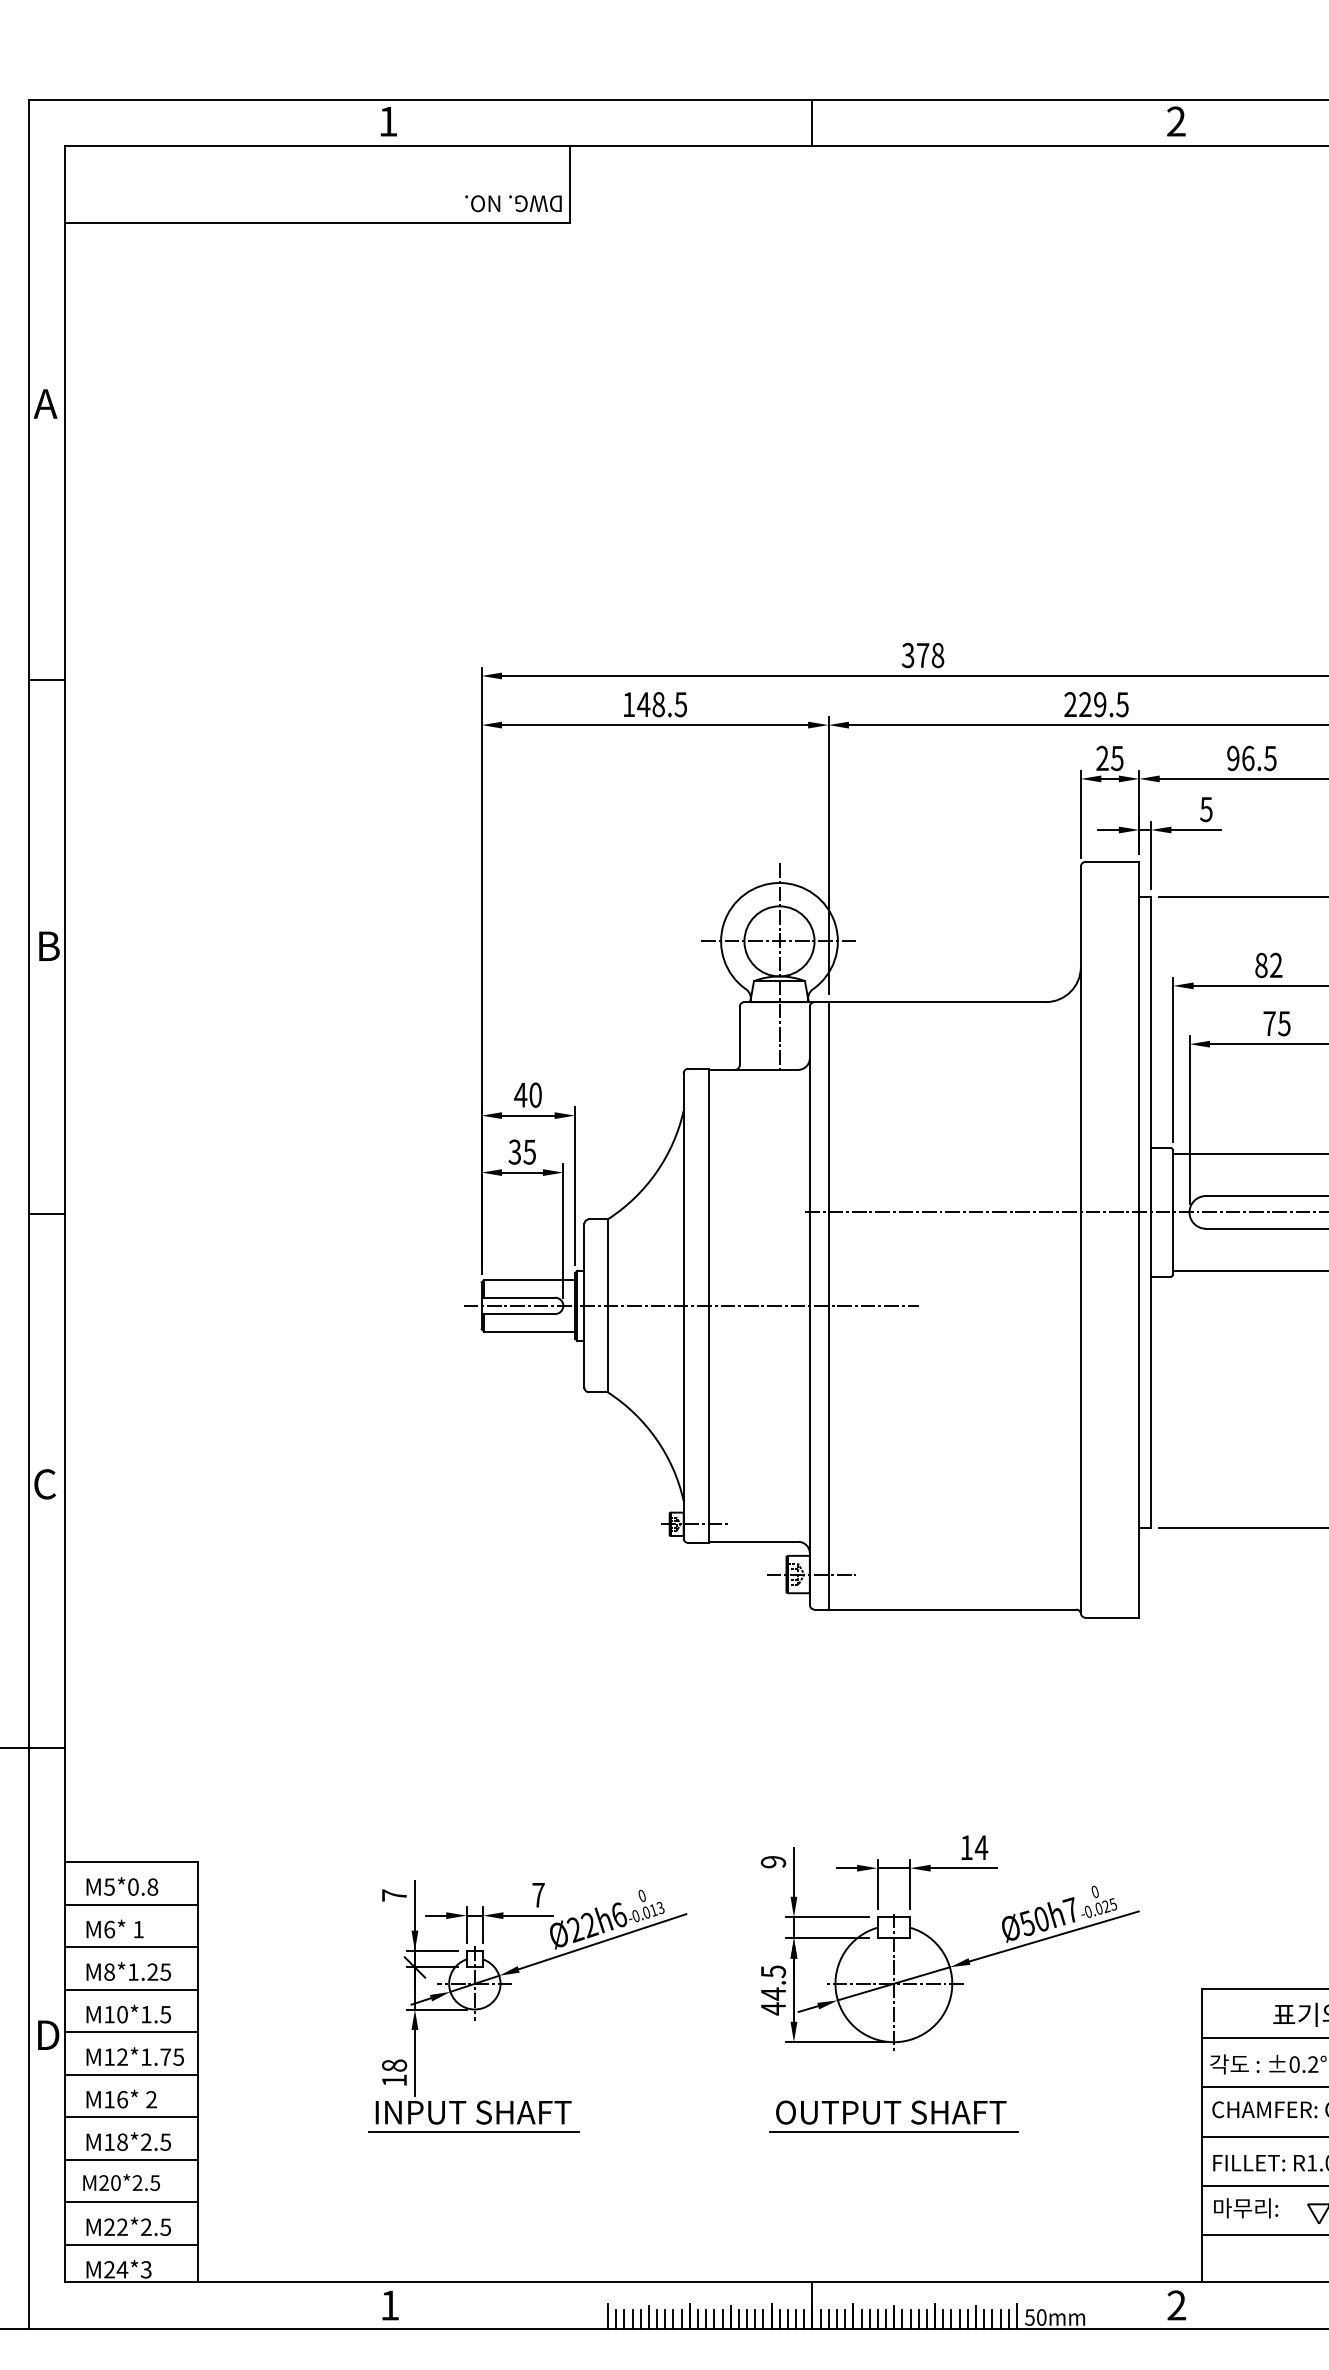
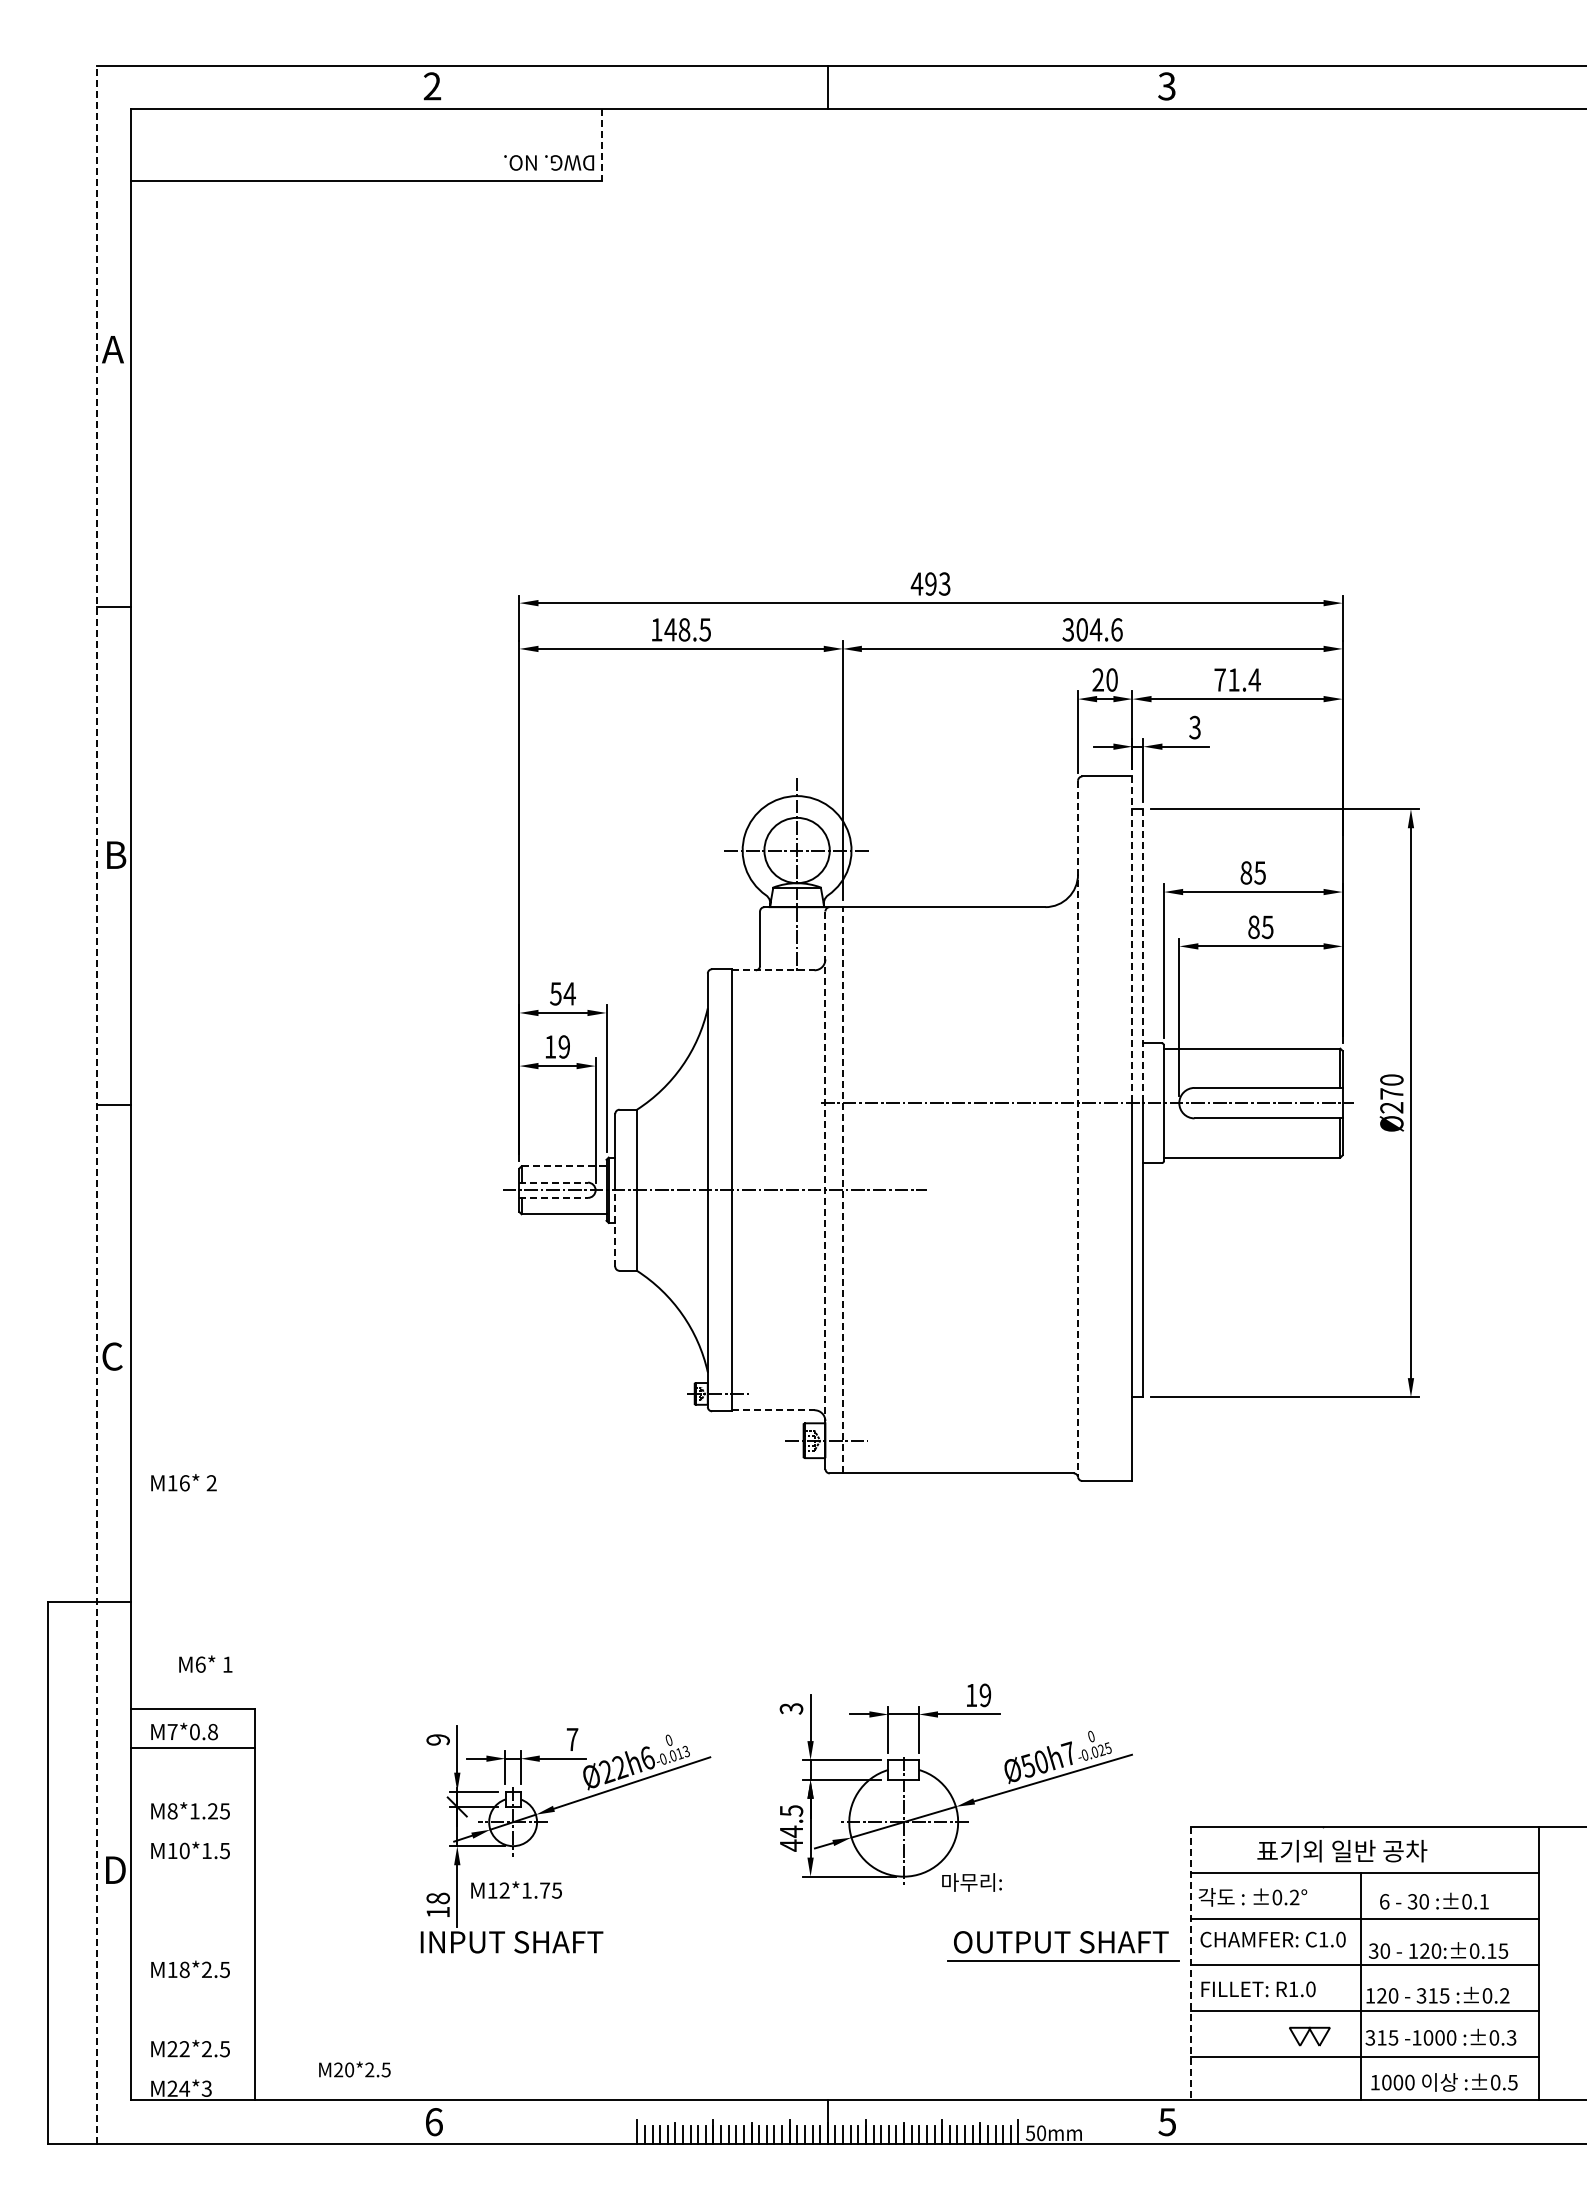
text: (388, 121) -> (432, 86), 1 -> 2
text: (1175, 121) -> (1166, 86), 2 -> 3
line: (570, 183) -> (602, 144), solid -> dashed
text: (922, 654) -> (930, 583), 378 -> 493
text: (1096, 704) -> (1092, 629), 229.5 -> 304.6
text: (1116, 757) -> (1111, 679), 25 -> 20
text: (1251, 757) -> (1237, 679), 96.5 -> 71.4
text: (1205, 808) -> (1194, 726), 5 -> 3
text: (1275, 964) -> (1259, 872), 82 -> 85
text: (1269, 1023) -> (1253, 927), 75 -> 85
line: (1139, 1037) -> (1132, 940), solid -> dashed
line: (1151, 1055) -> (1143, 956), solid -> dashed
line: (754, 1070) -> (773, 970), solid -> dashed
text: (527, 1094) -> (562, 993), 40 -> 54
text: (521, 1151) -> (556, 1046), 35 -> 19
line: (28, 1214) -> (97, 1105), solid -> dashed
line: (1081, 1240) -> (1078, 1129), solid -> dashed
line: (529, 1280) -> (564, 1166), solid -> dashed
line: (809, 1280) -> (825, 1166), solid -> dashed
line: (519, 1297) -> (554, 1182), solid -> dashed
line: (828, 1305) -> (842, 1189), solid -> dashed
line: (519, 1313) -> (554, 1197), solid -> dashed
line: (584, 1345) -> (615, 1227), solid -> dashed
line: (754, 1542) -> (773, 1410), solid -> dashed
text: (981, 1847) -> (985, 1695), 14 -> 19
text: (773, 1861) -> (791, 1708), 9 -> 3
text: (109, 1887) -> (172, 1732), M5*0.8 -> M7*0.8
text: (393, 1895) -> (437, 1739), 7 -> 9
text: (114, 1928) -> (205, 1663), moved
line: (130, 1947) -> (192, 1788), removed
line: (130, 1989) -> (192, 1827), removed
line: (130, 2032) -> (192, 1867), removed
text: (135, 2055) -> (516, 1889), moved
line: (130, 2075) -> (192, 1907), removed
text: (121, 2098) -> (183, 1482), moved
line: (130, 2117) -> (192, 1946), removed
part: (893, 2117) -> (1063, 1946), moved
line: (474, 2132) -> (512, 1960), removed
line: (1202, 2135) -> (1191, 1963), solid -> dashed
line: (130, 2160) -> (192, 1986), removed
text: (121, 2182) -> (354, 2069), moved
line: (130, 2201) -> (192, 2025), removed
text: (1245, 2208) -> (971, 1882), moved
line: (130, 2244) -> (192, 2065), removed
text: (390, 2305) -> (434, 2122), 1 -> 6
text: (1176, 2305) -> (1167, 2122), 2 -> 5

